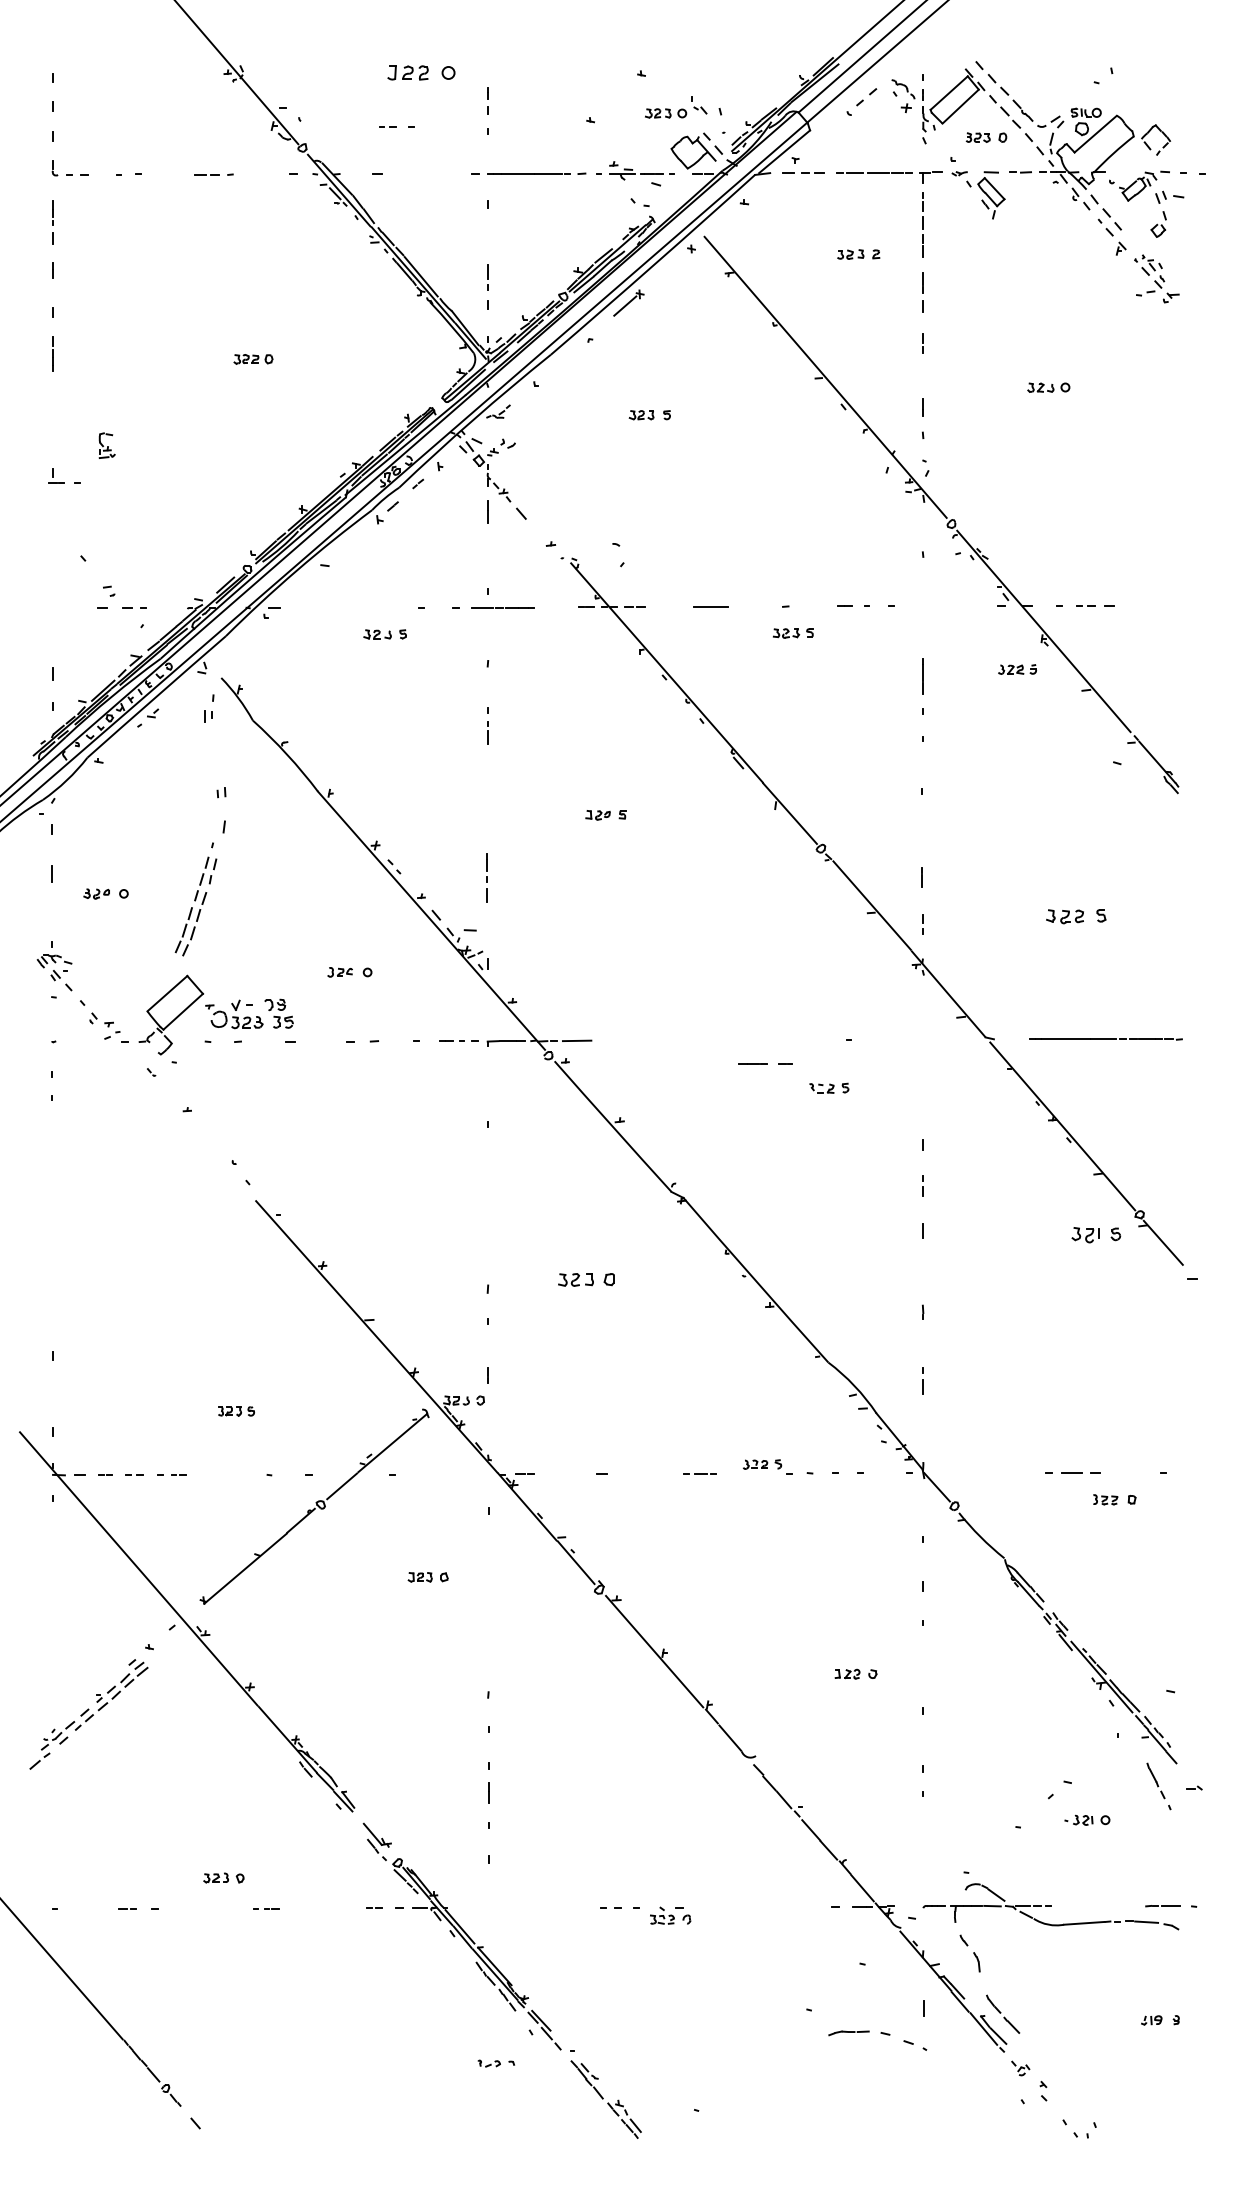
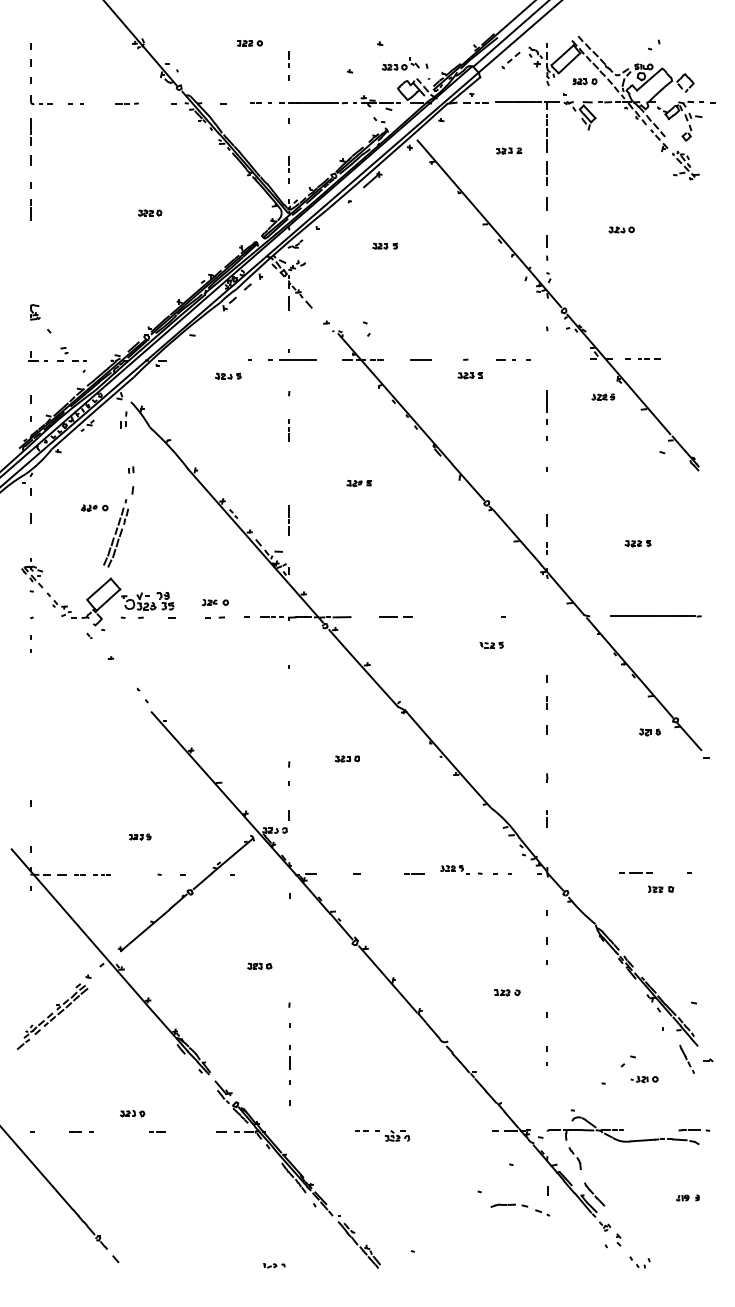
part: (421, 73) -> (249, 43), size x0.62
line: (395, 125) -> (260, 102), moved
part: (107, 445) -> (35, 312), moved
part: (63, 476) -> (37, 356), moved
part: (105, 892) -> (94, 507), moved
part: (1075, 916) -> (637, 543), size x0.71
part: (348, 972) -> (214, 602), moved
line: (765, 1063) -> (395, 616), moved
part: (1097, 1235) -> (650, 732), size x0.71
part: (584, 1279) -> (346, 758), size x0.71
part: (427, 1575) -> (259, 965), moved
part: (496, 2063) -> (274, 1265), moved

